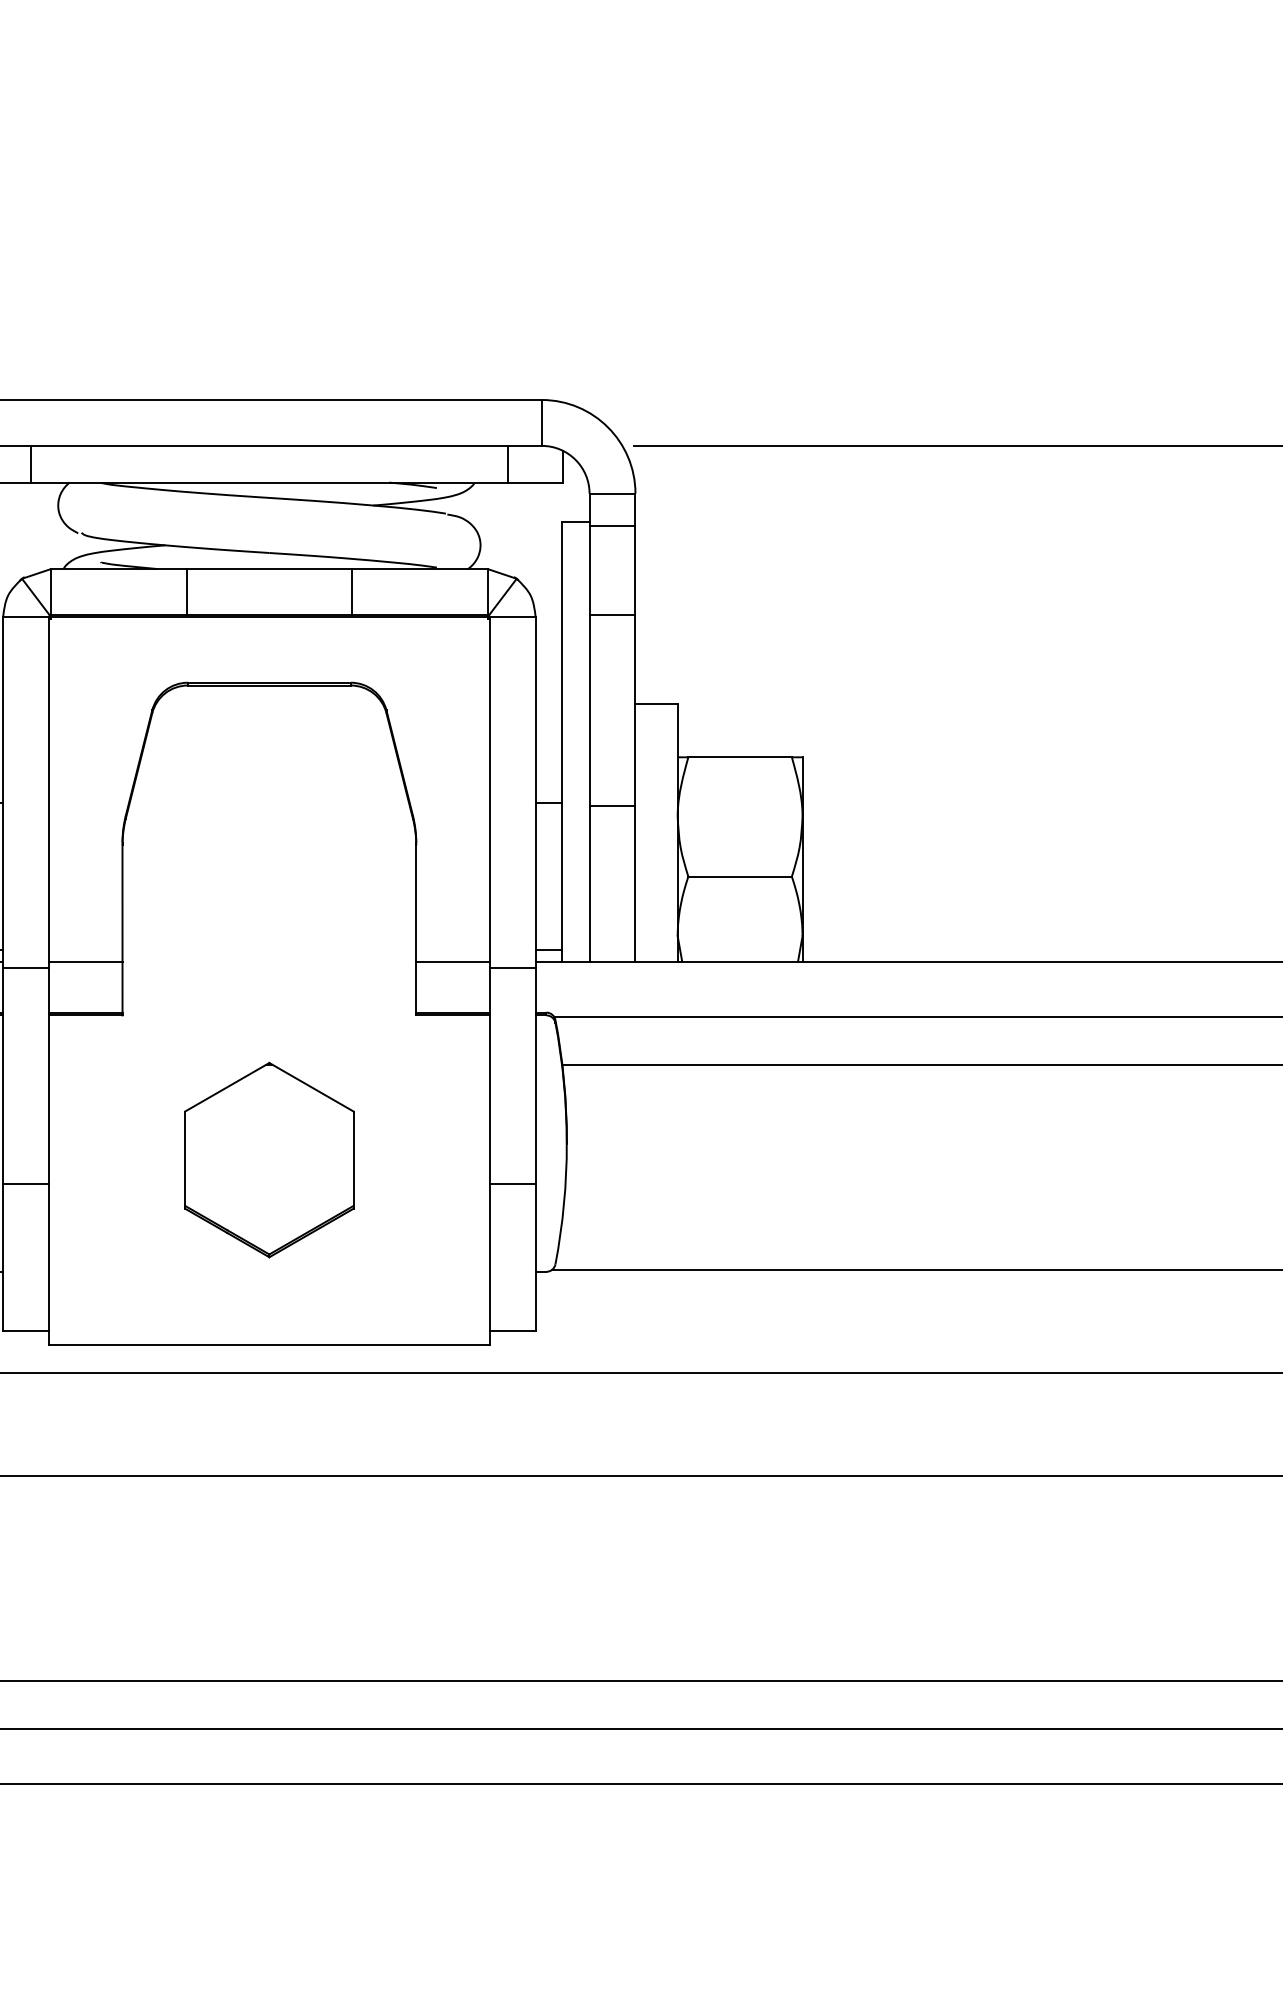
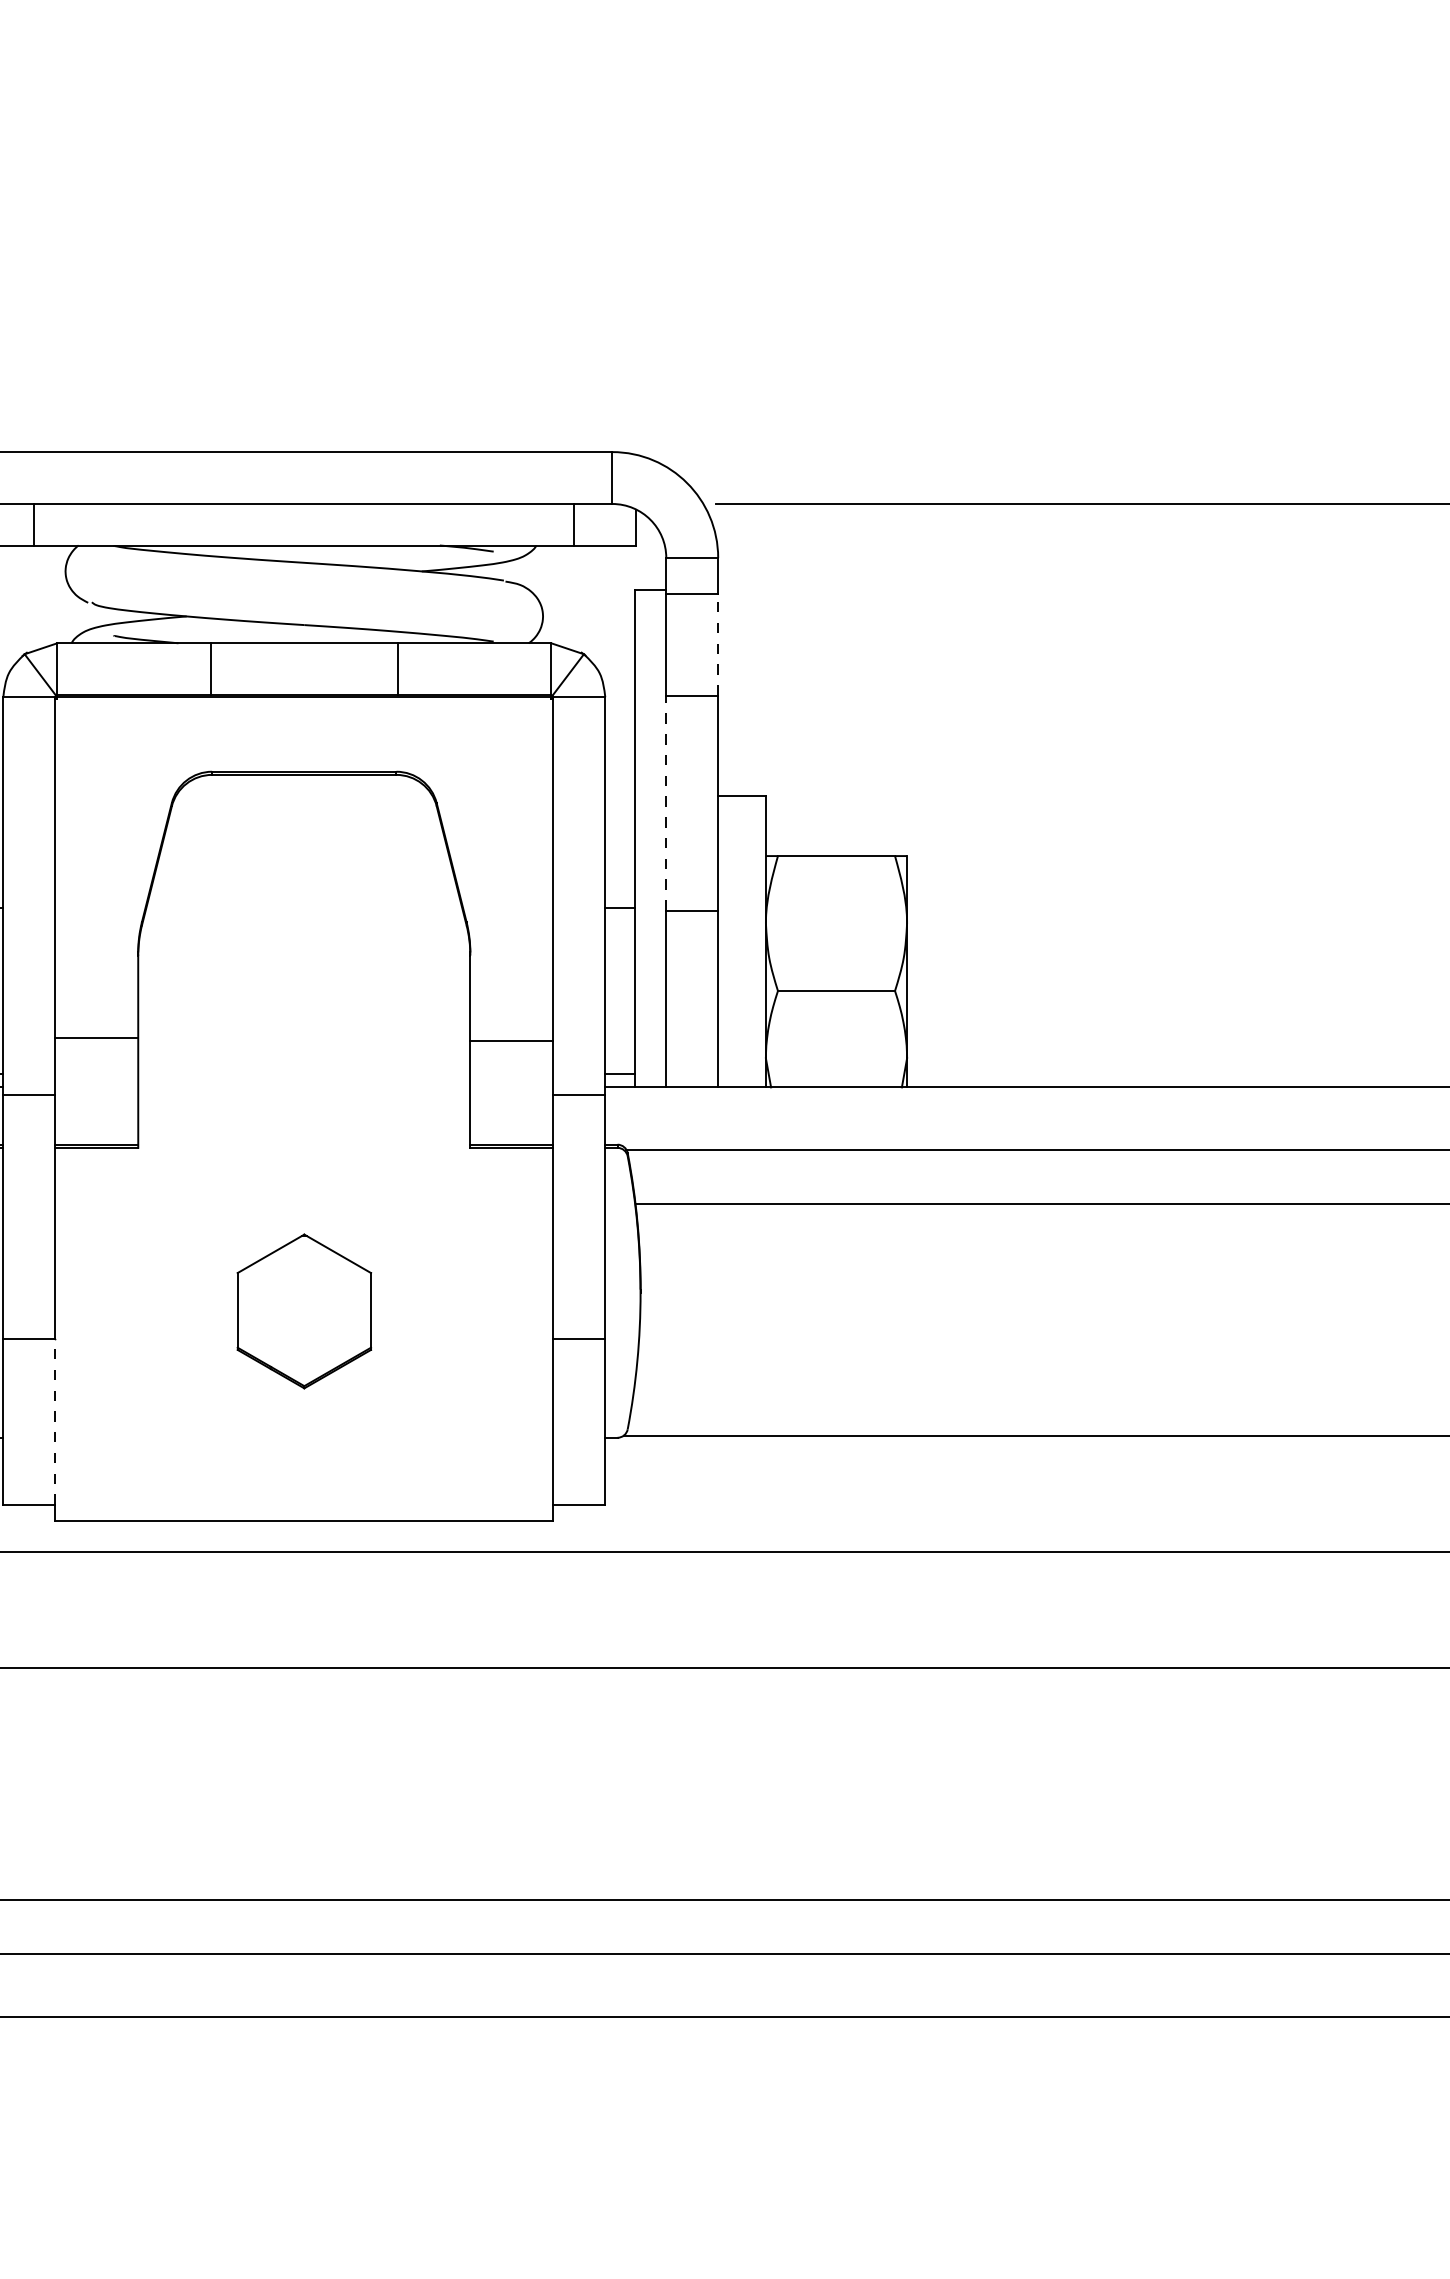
line: (635, 570) -> (718, 644), solid -> dashed
line: (589, 710) -> (666, 803), solid -> dashed
line: (85, 962) -> (96, 1038), moved
line: (452, 962) -> (511, 1041), moved
part: (269, 1160) -> (304, 1311), size x0.7
line: (49, 1257) -> (55, 1421), solid -> dashed

